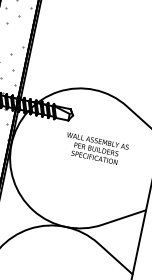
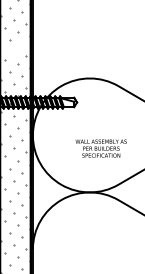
text: (95, 149) -> (100, 148), moved

